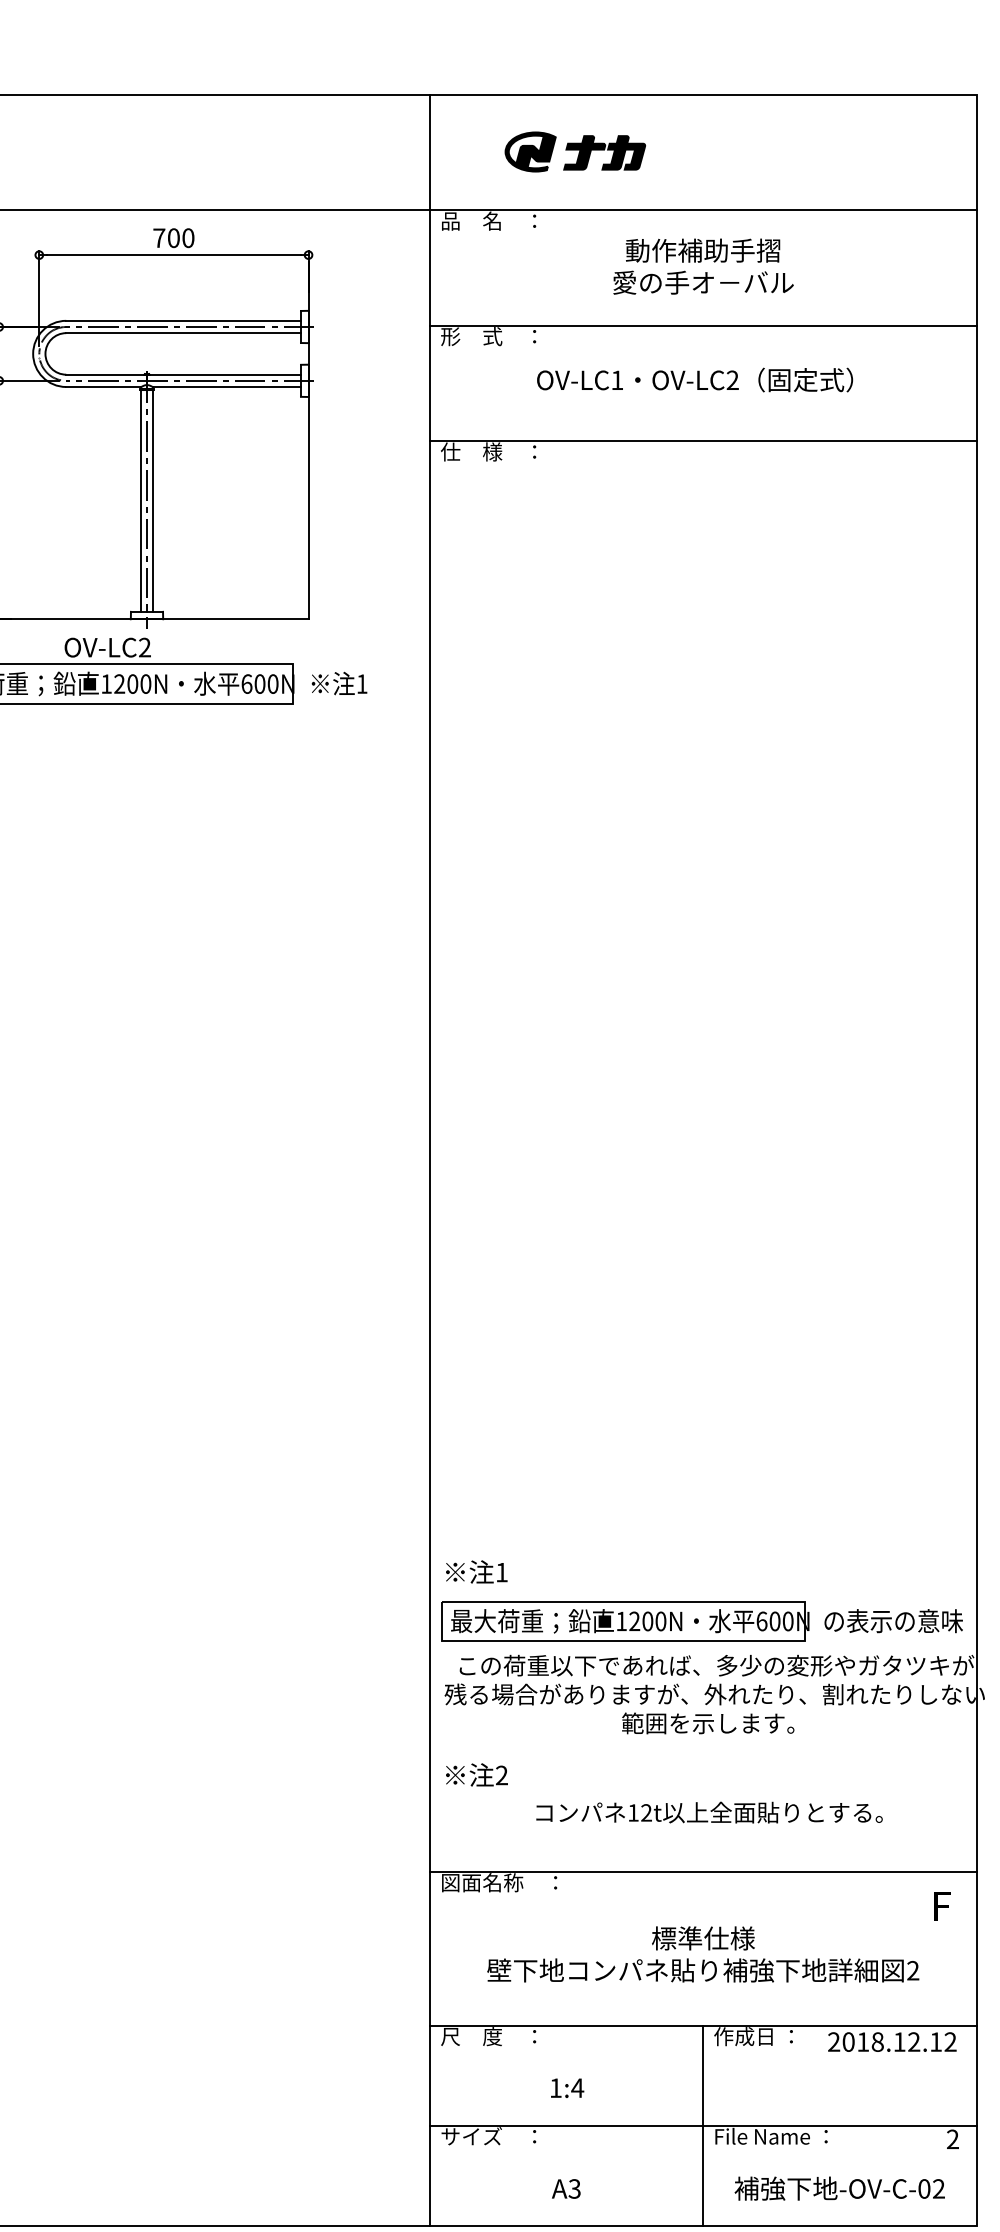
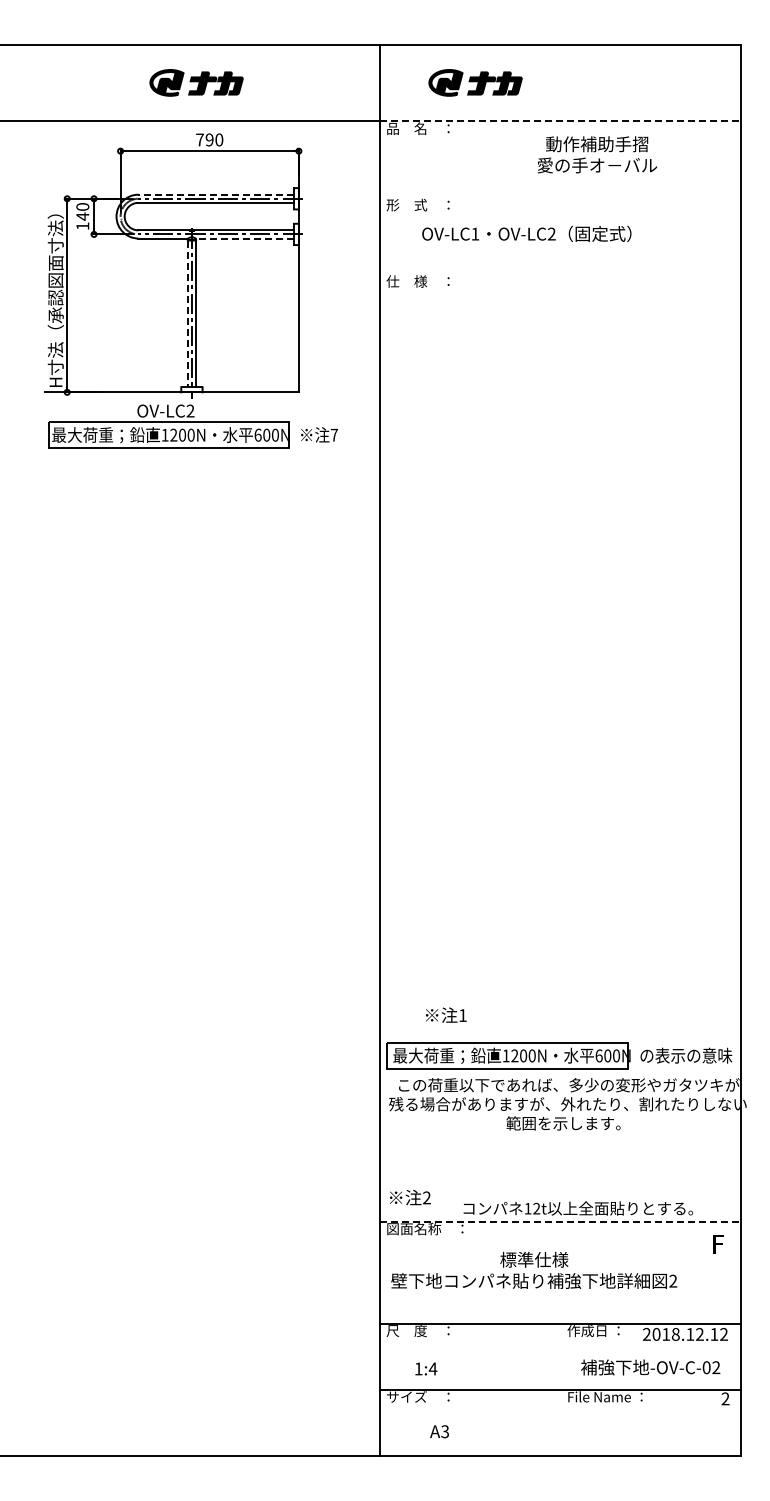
part: (153, 151) -> (196, 82), added
line: (703, 210) -> (560, 121), solid -> dashed
text: (173, 237) -> (209, 139), 700 -> 790
text: (703, 266) -> (597, 154), moved
line: (184, 320) -> (216, 194), solid -> dashed
line: (703, 325) -> (560, 197), removed
text: (694, 379) -> (526, 233), moved
line: (226, 386) -> (244, 238), solid -> dashed
line: (703, 441) -> (560, 274), removed
line: (140, 501) -> (187, 314), solid -> dashed
text: (360, 682) -> (333, 434), 1 -> 7
text: (477, 1570) -> (446, 1014), moved
text: (477, 1774) -> (410, 1197), moved
text: (708, 1812) -> (577, 1208), moved
line: (703, 1871) -> (560, 1221), solid -> dashed
text: (703, 1953) -> (534, 1269), moved
text: (567, 2087) -> (426, 1368), moved
line: (703, 2125) -> (560, 1389), removed
text: (566, 2188) -> (439, 1431), moved
text: (839, 2188) -> (650, 1367), moved

